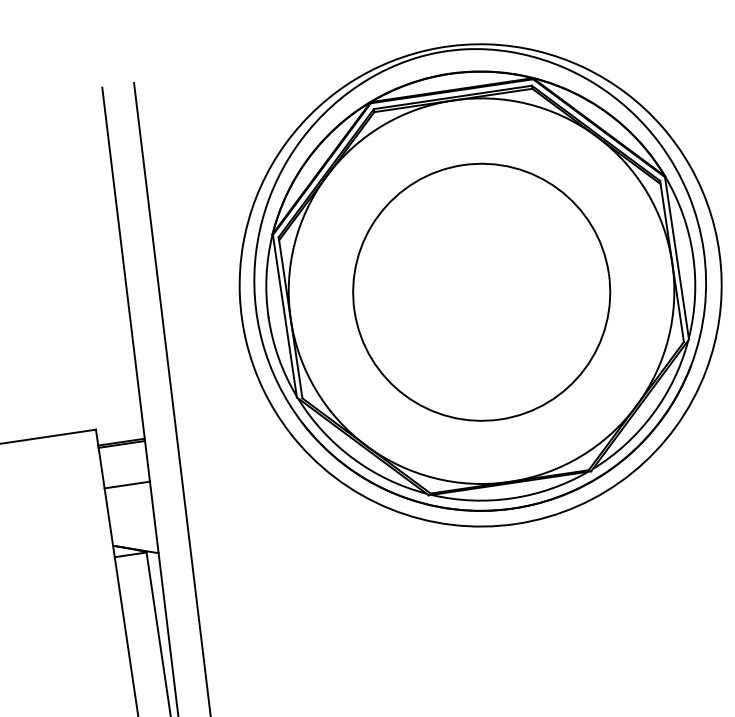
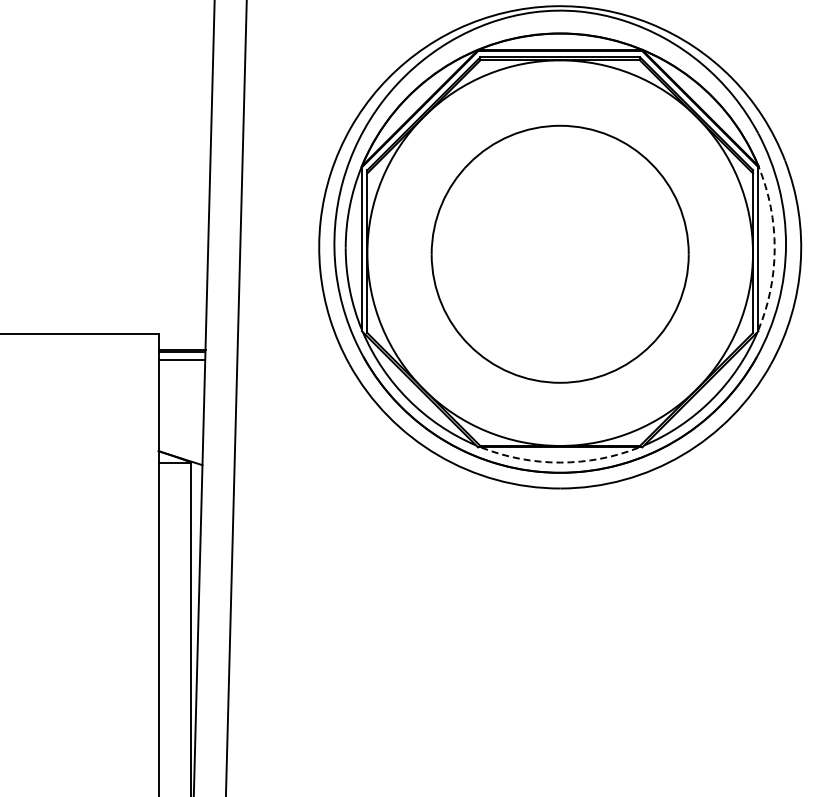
arc: (692, 255) -> (774, 248), solid -> dashed
line: (127, 485) -> (181, 360), moved
arc: (512, 498) -> (560, 462), solid -> dashed

